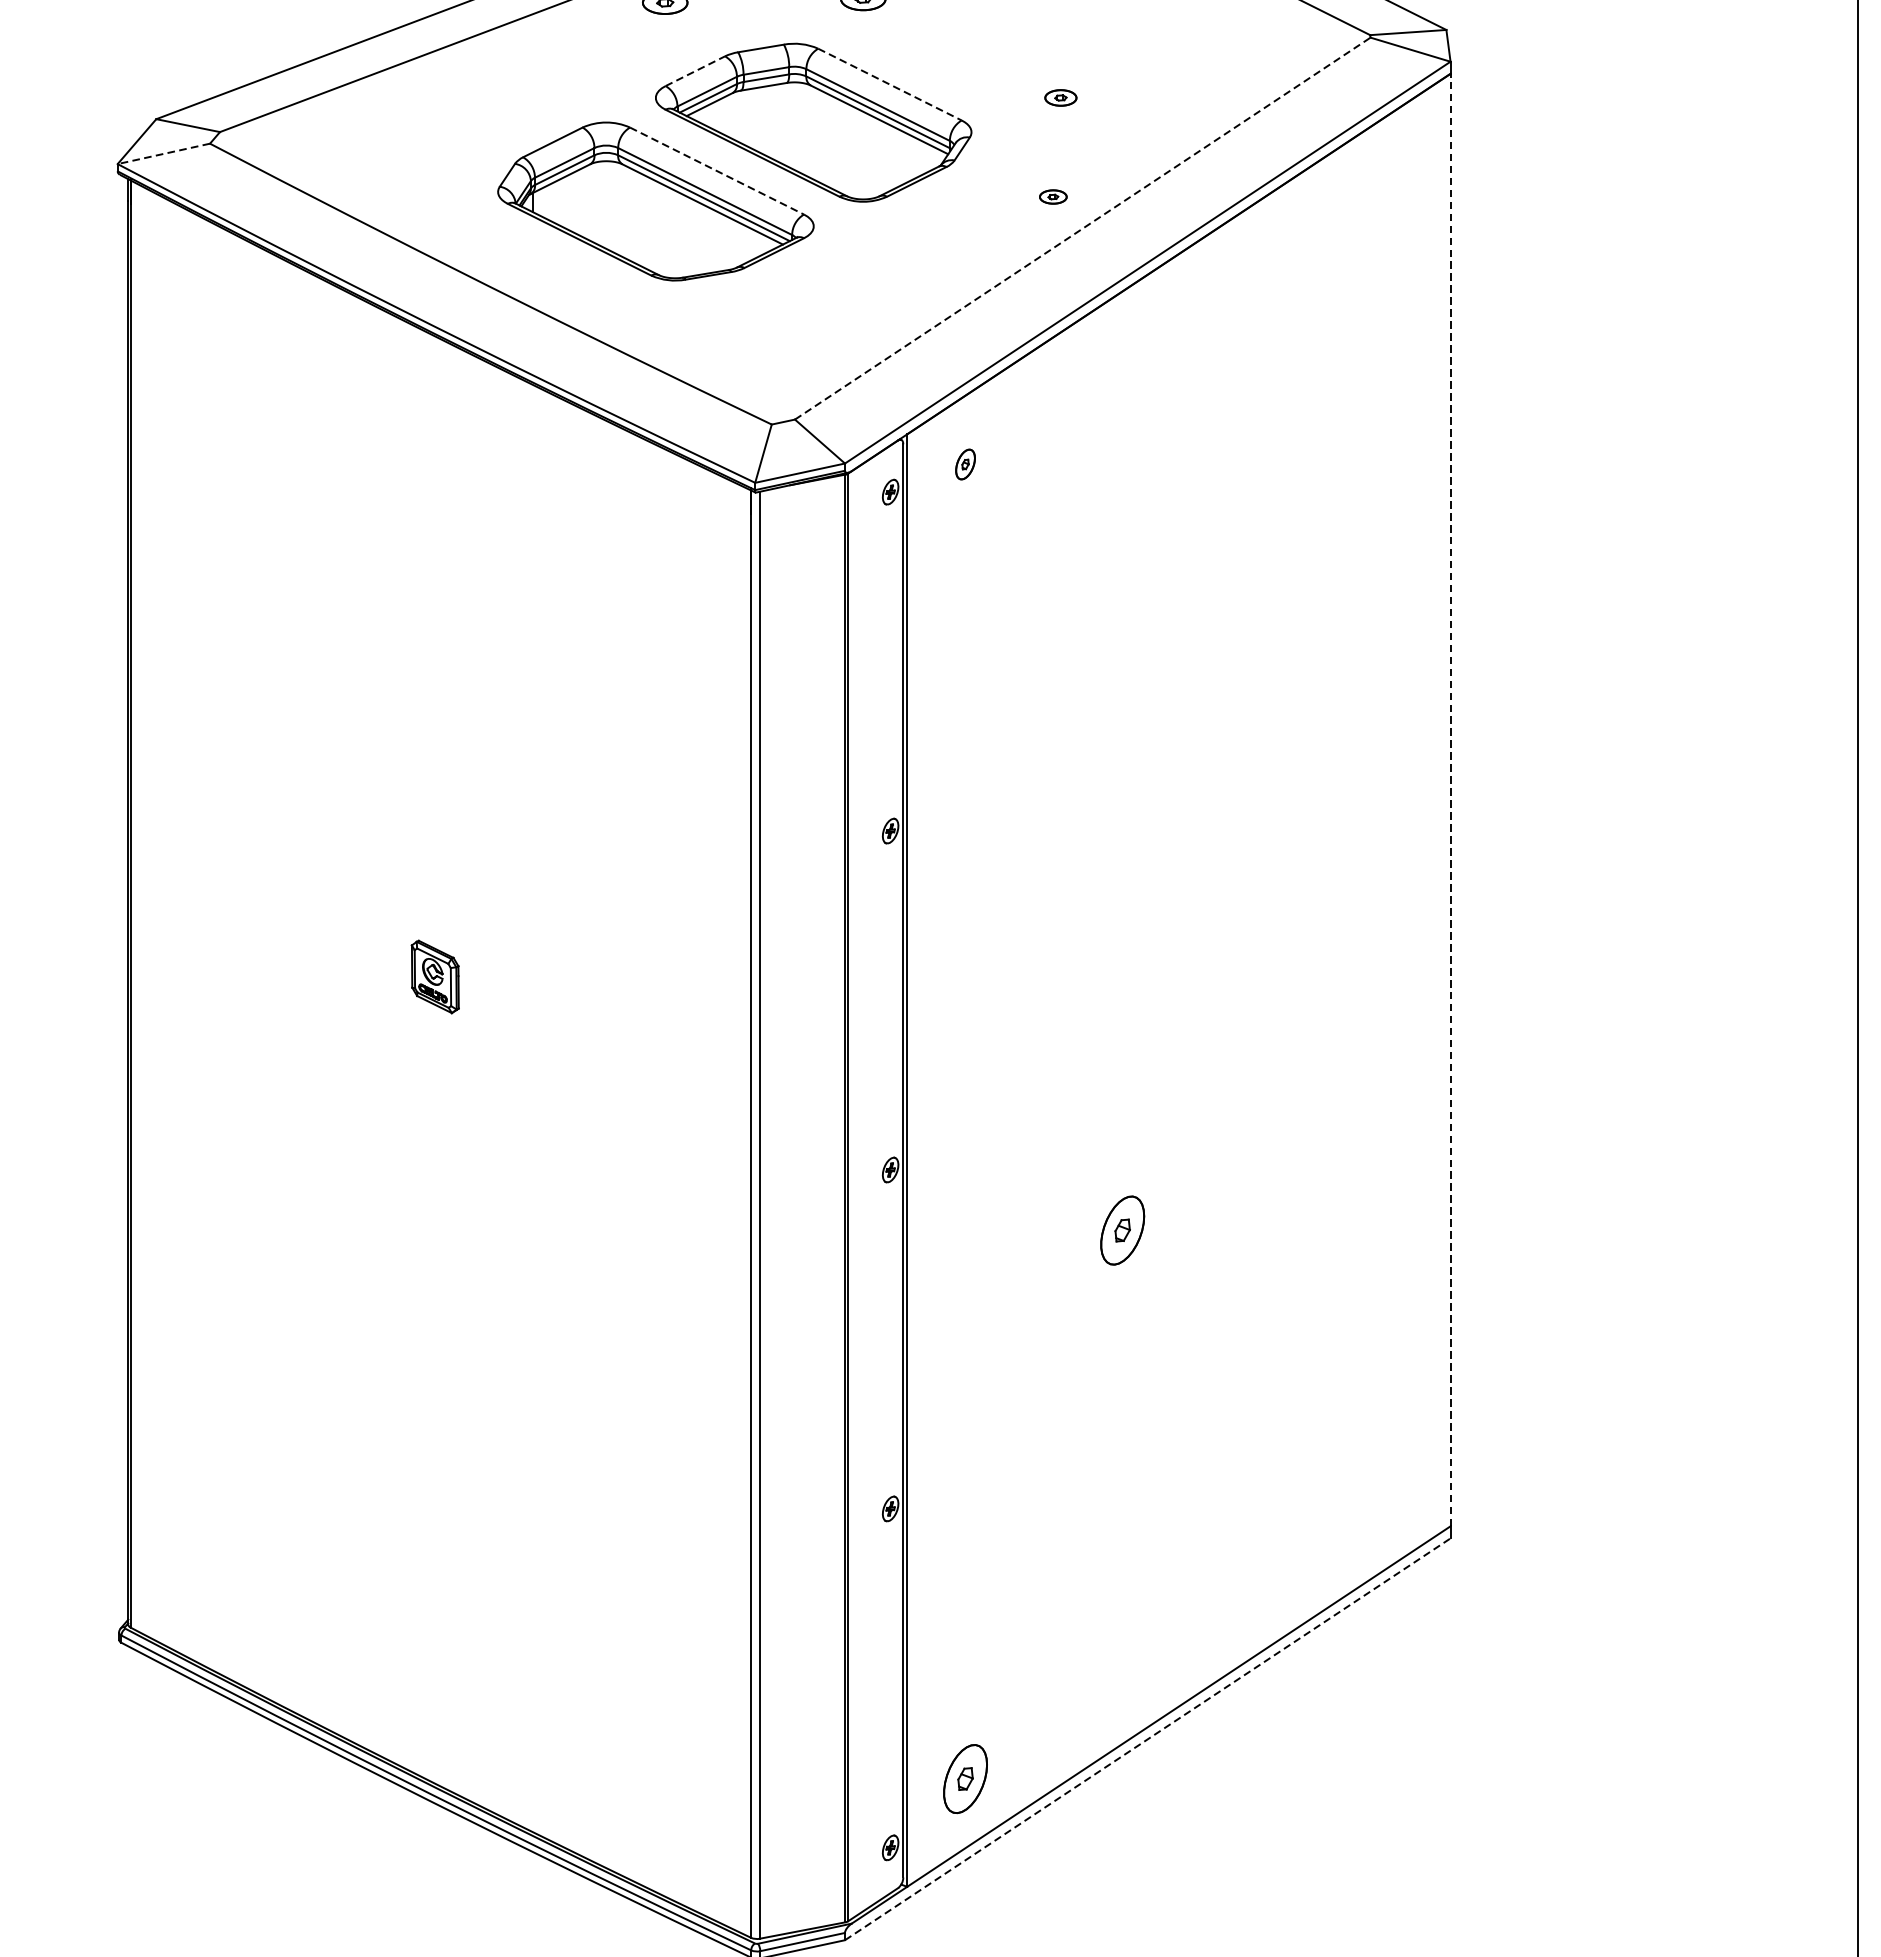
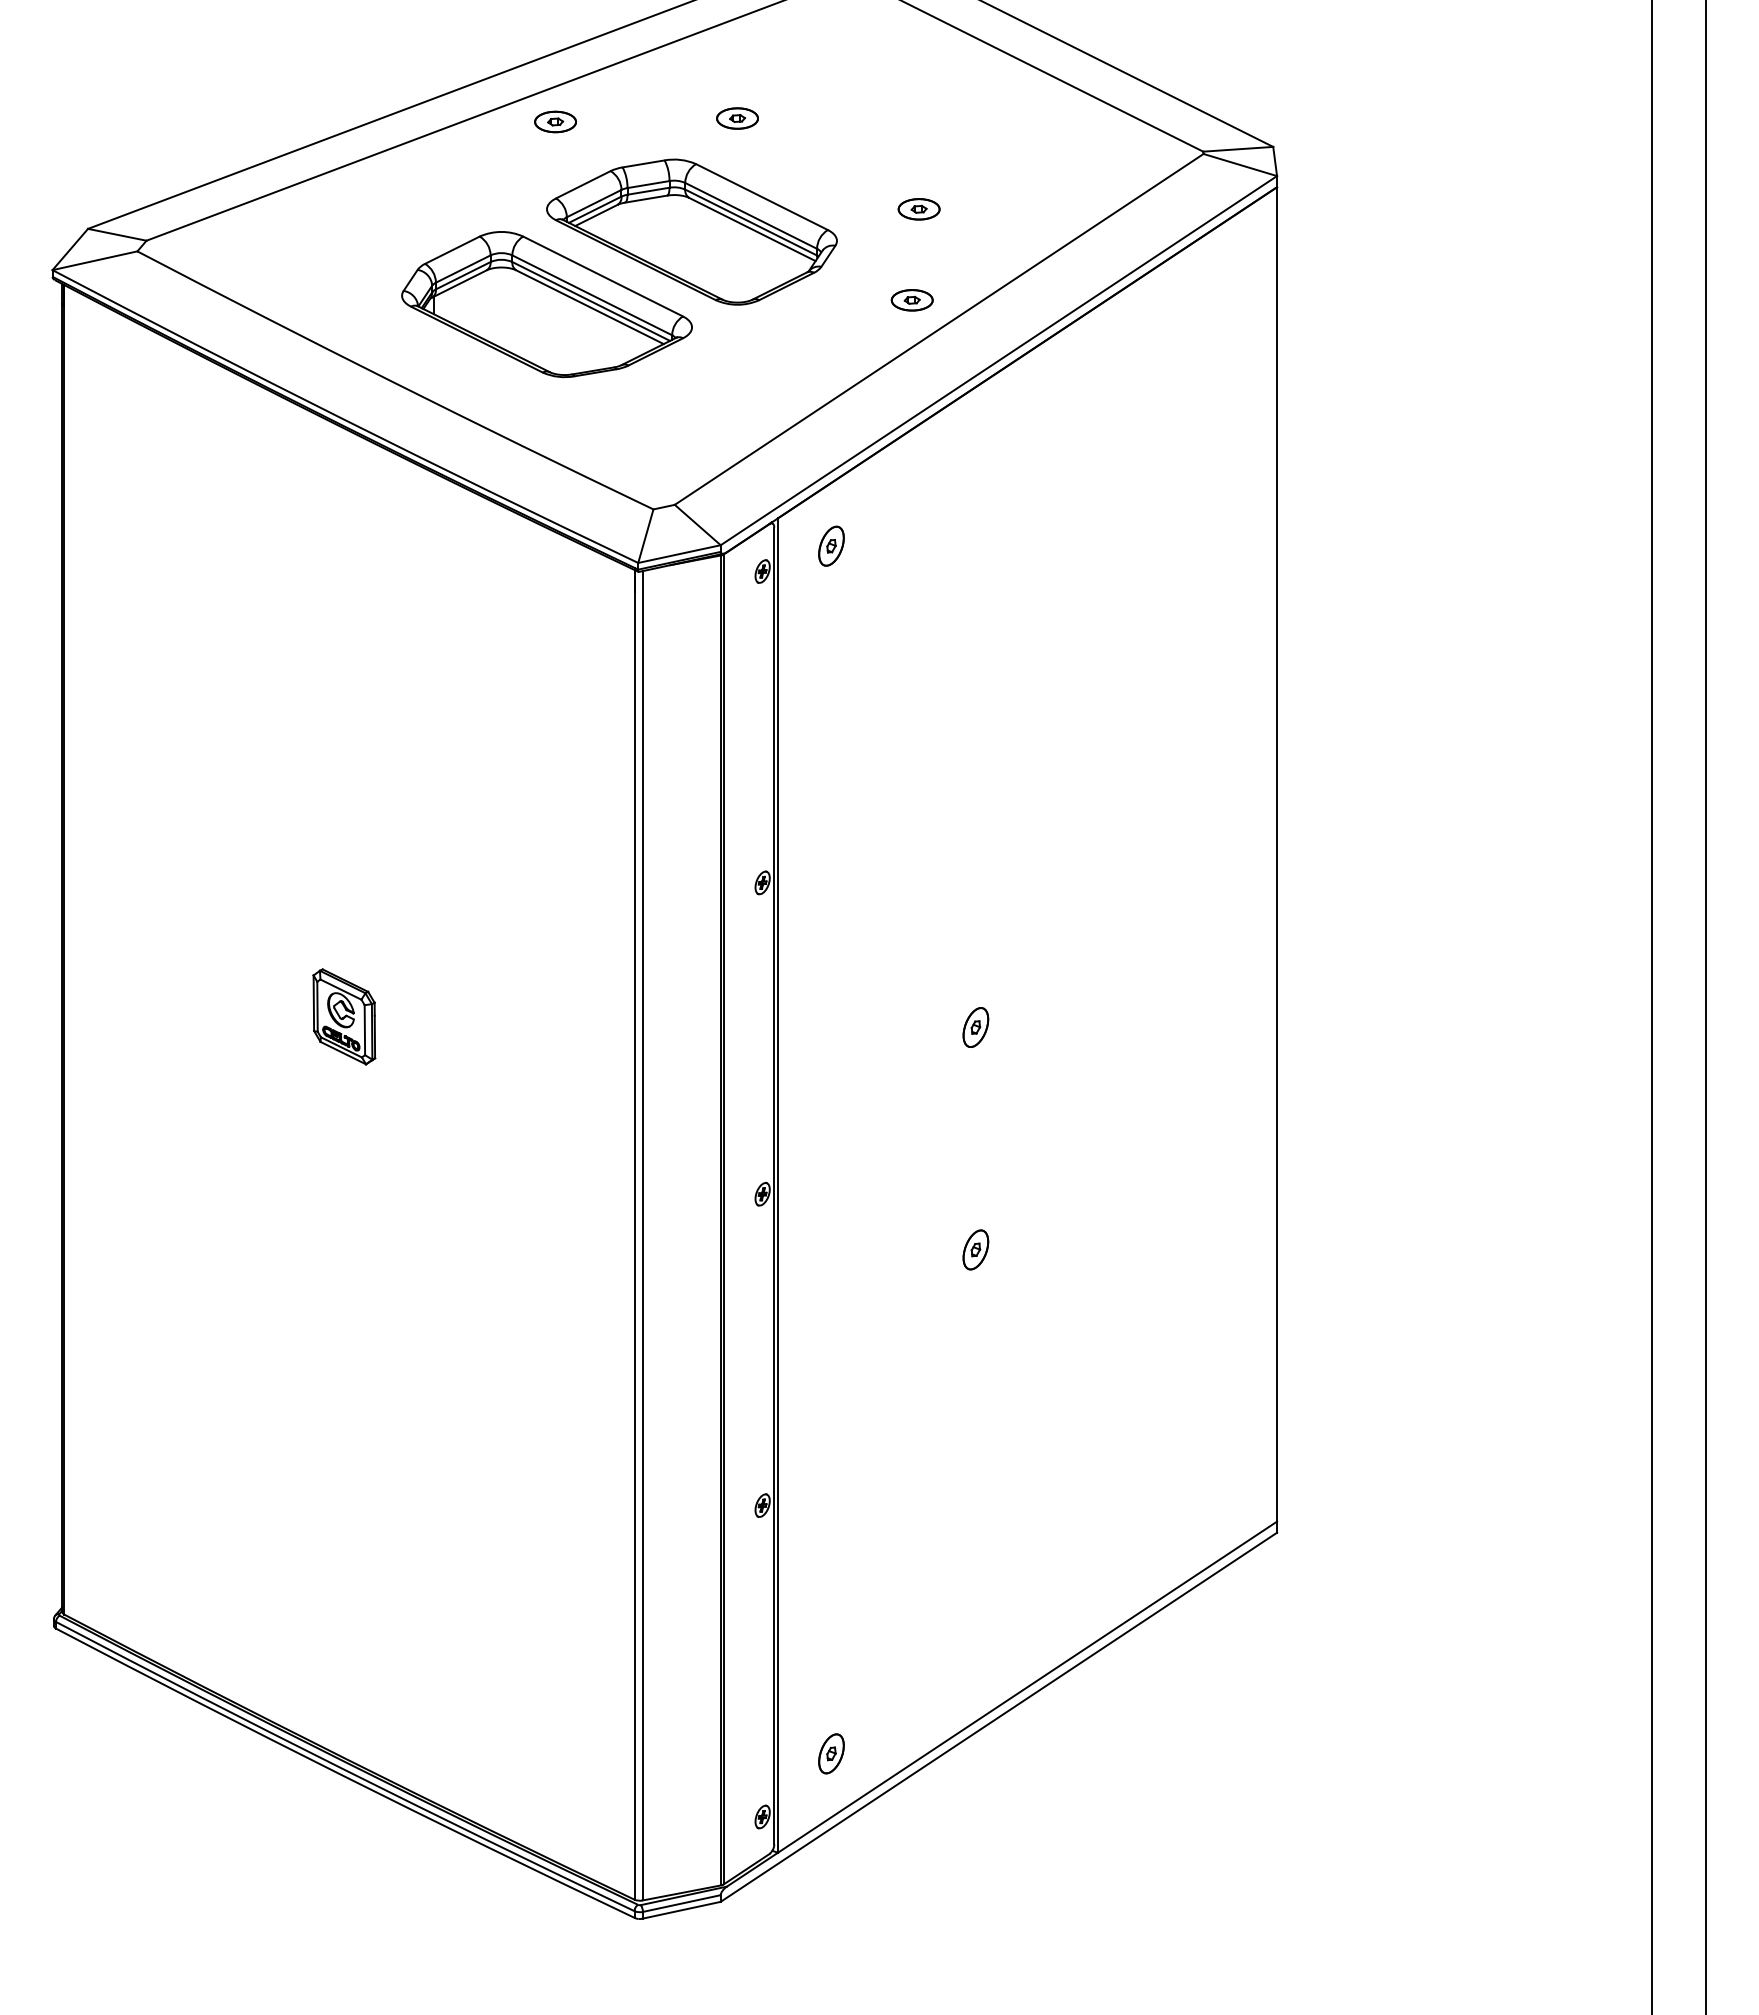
line: (695, 70) -> (583, 184), dashed -> solid
line: (890, 85) -> (762, 197), dashed -> solid
part: (1060, 98) -> (918, 209), size x1.43
line: (163, 153) -> (94, 260), dashed -> solid
line: (717, 171) -> (603, 276), dashed -> solid
part: (1052, 197) -> (911, 300), size x1.67
line: (1083, 228) -> (939, 329), dashed -> solid
part: (965, 463) -> (831, 545), size x1.43
line: (1451, 799) -> (1277, 853), dashed -> solid
part: (435, 976) -> (344, 1016), size x1.43
part: (1122, 988) -> (975, 1027), added
part: (1122, 1230) -> (975, 1249), size x0.62
line: (1147, 1739) -> (998, 1717), dashed -> solid
part: (965, 1778) -> (831, 1753), size x0.62

